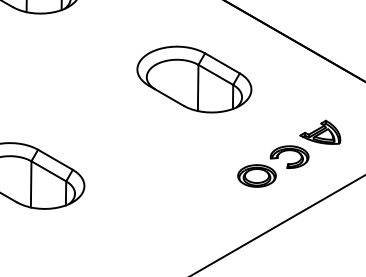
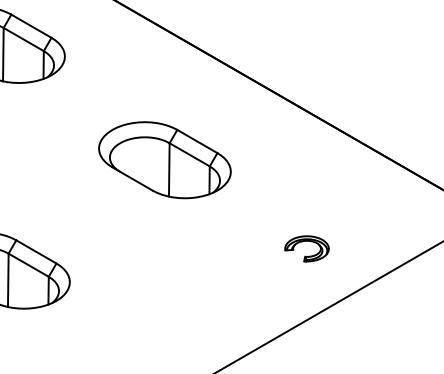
part: (194, 79) -> (164, 160), moved
part: (320, 131) -> (342, 219), removed
part: (256, 175) -> (268, 270), removed

